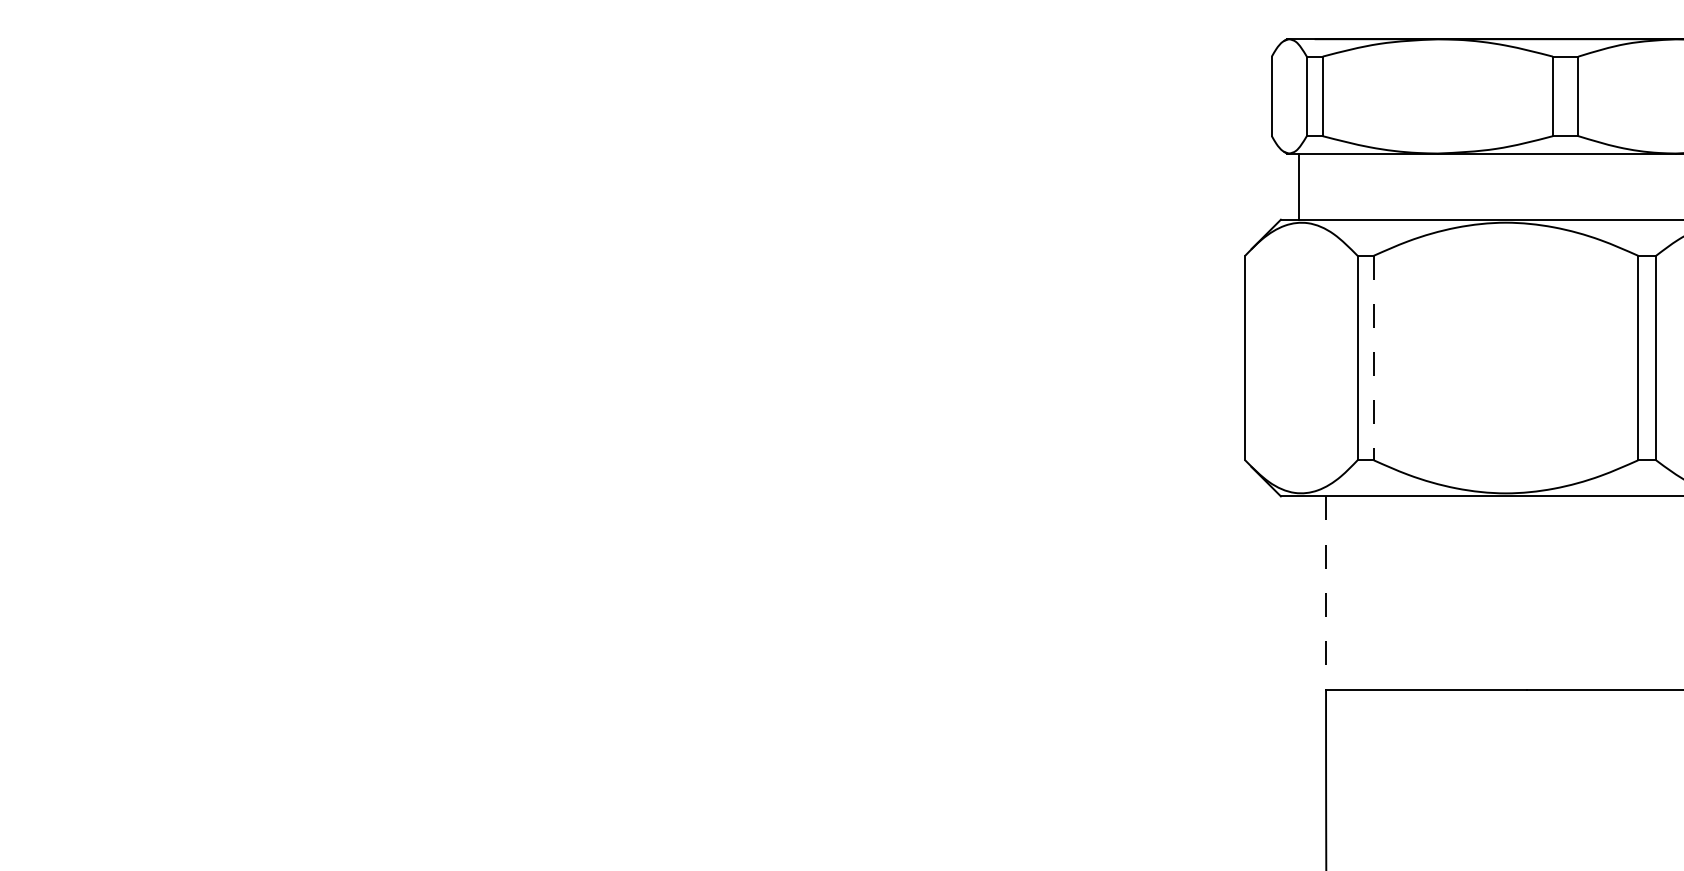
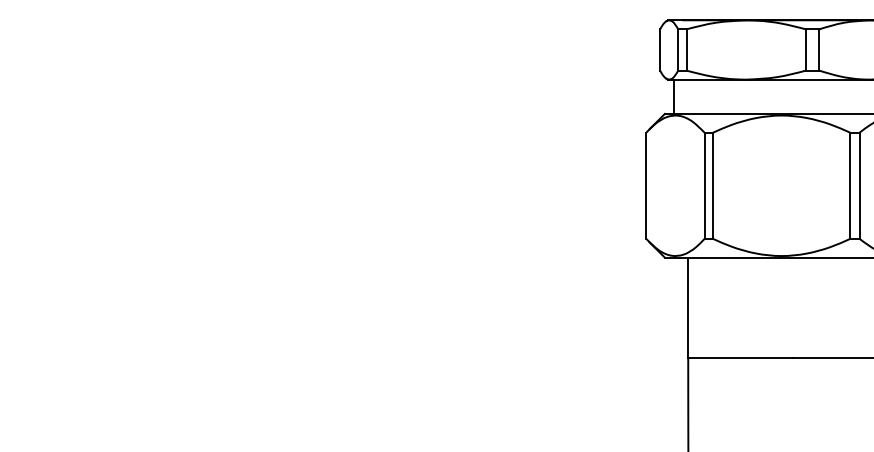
line: (1374, 359) -> (713, 186), dashed -> solid
line: (1326, 594) -> (688, 308), dashed -> solid

